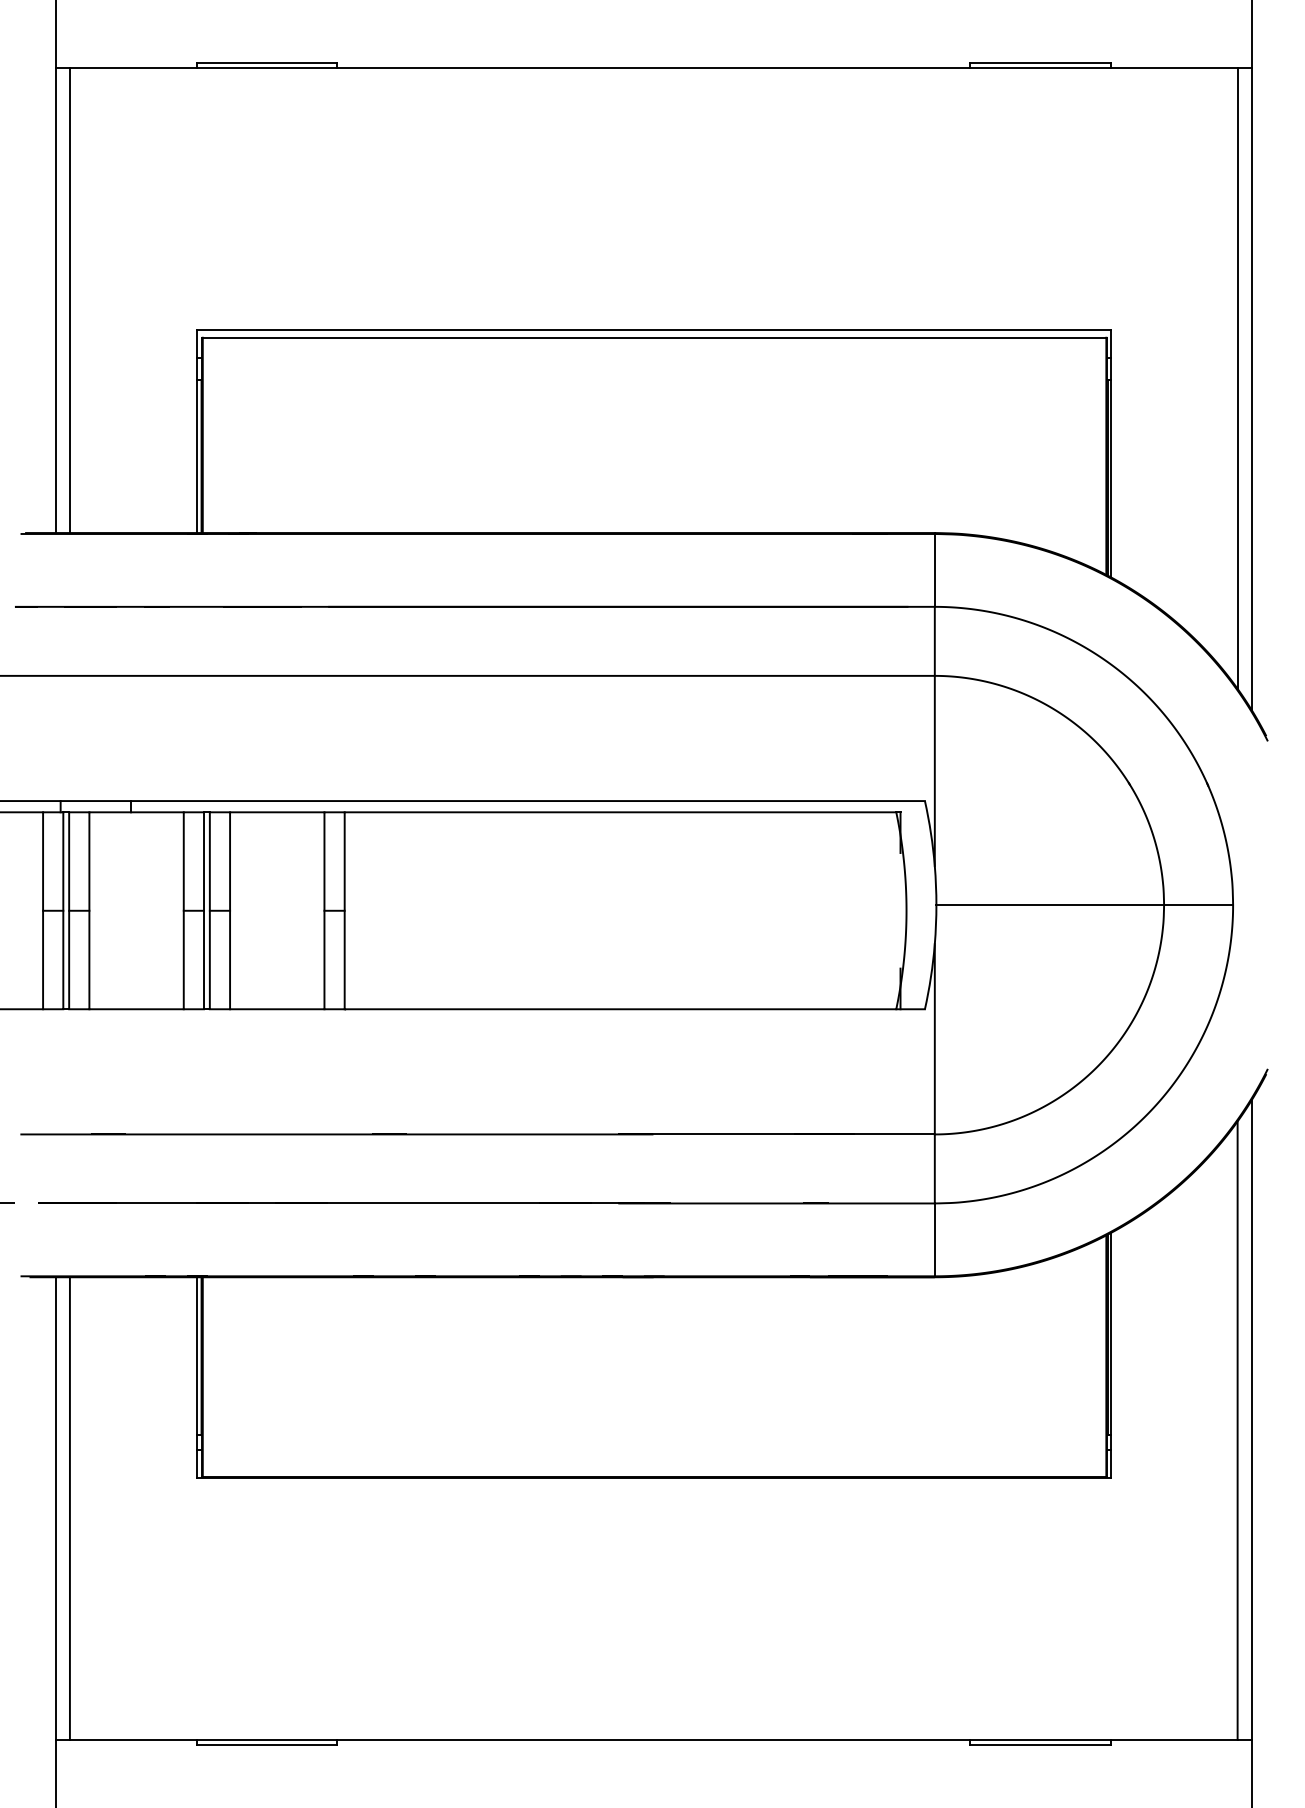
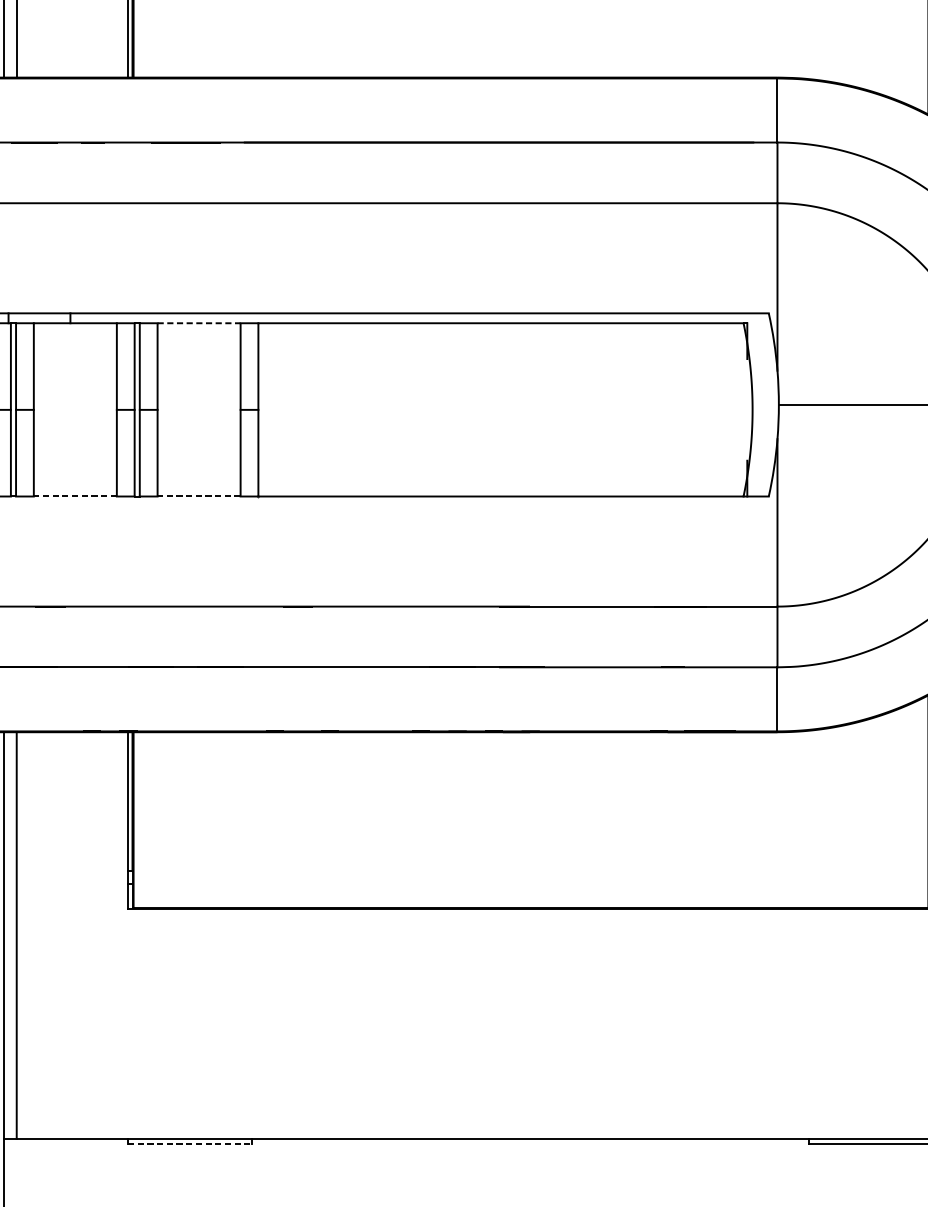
line: (277, 812) -> (199, 323), solid -> dashed
line: (136, 1009) -> (75, 496), solid -> dashed
line: (276, 1009) -> (198, 496), solid -> dashed
line: (267, 1745) -> (190, 1144), solid -> dashed

